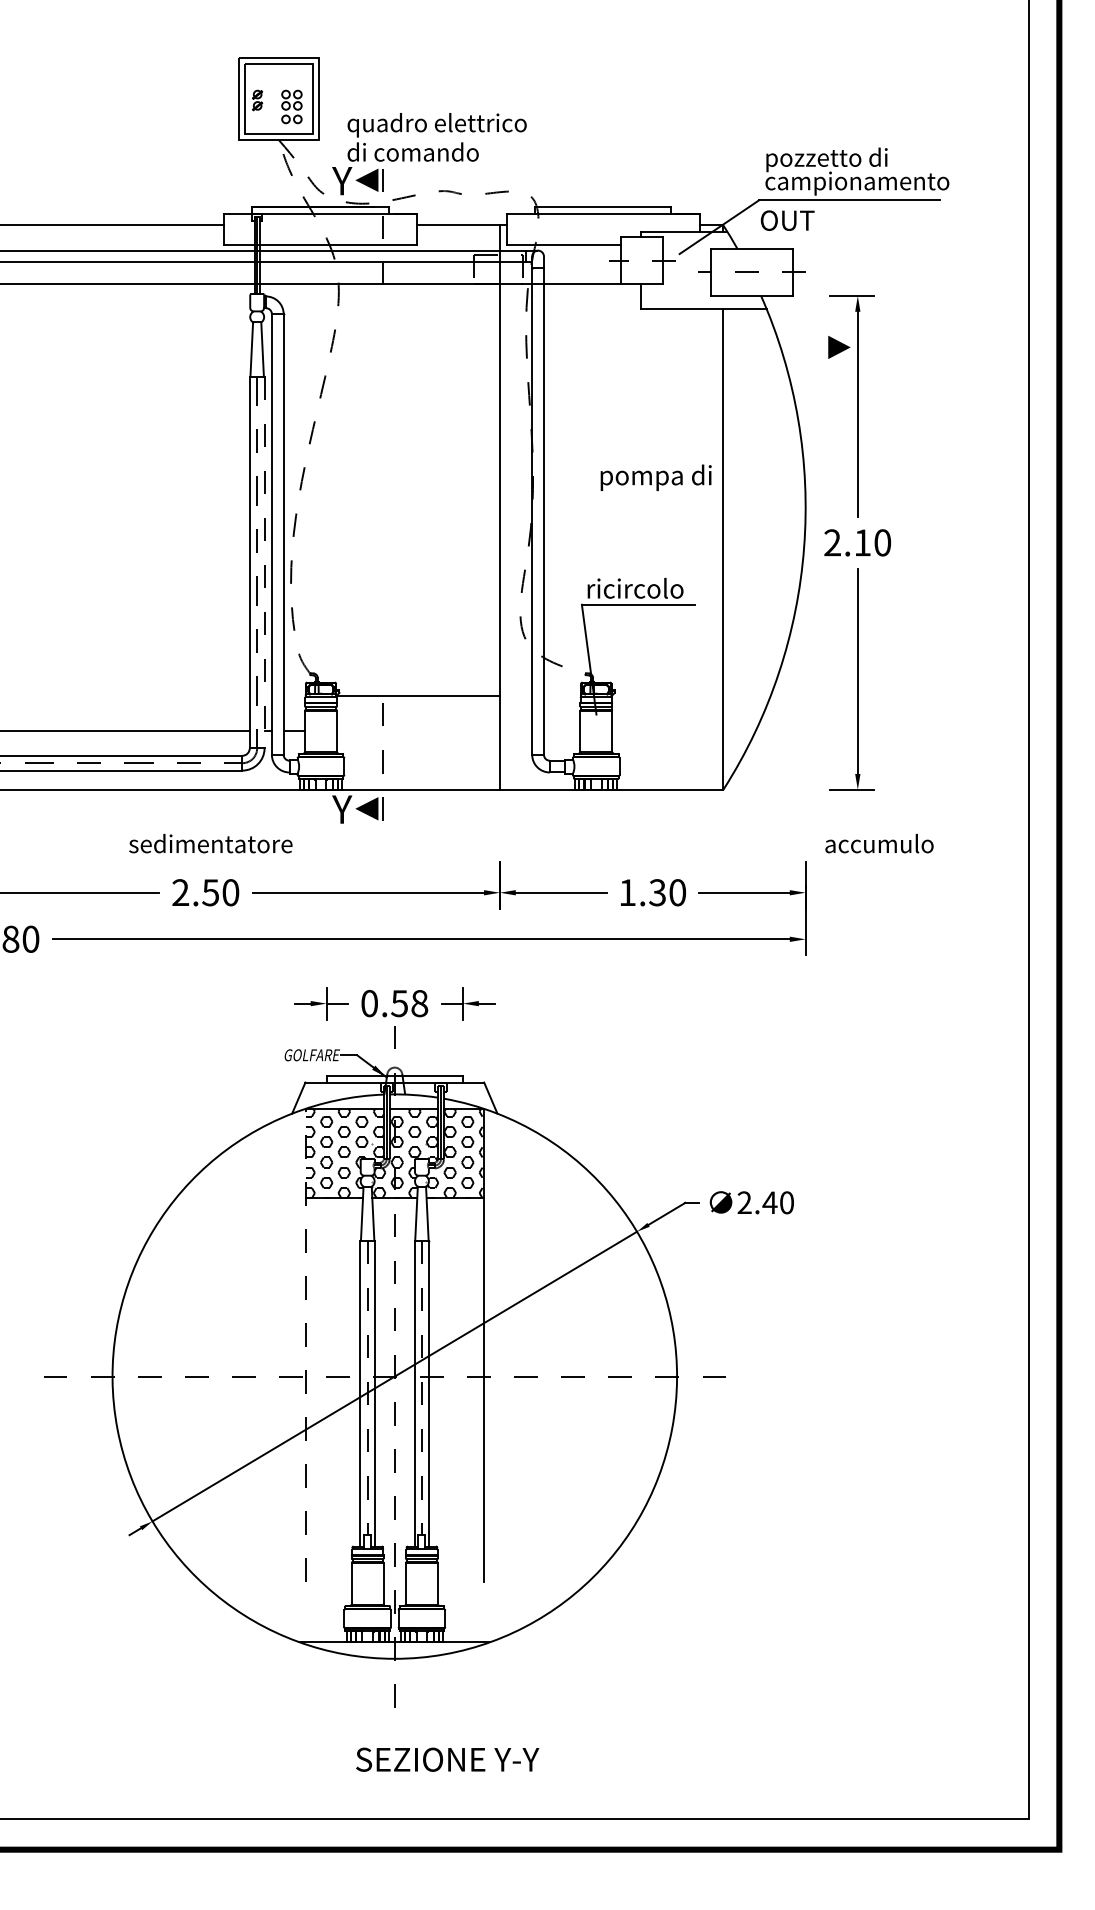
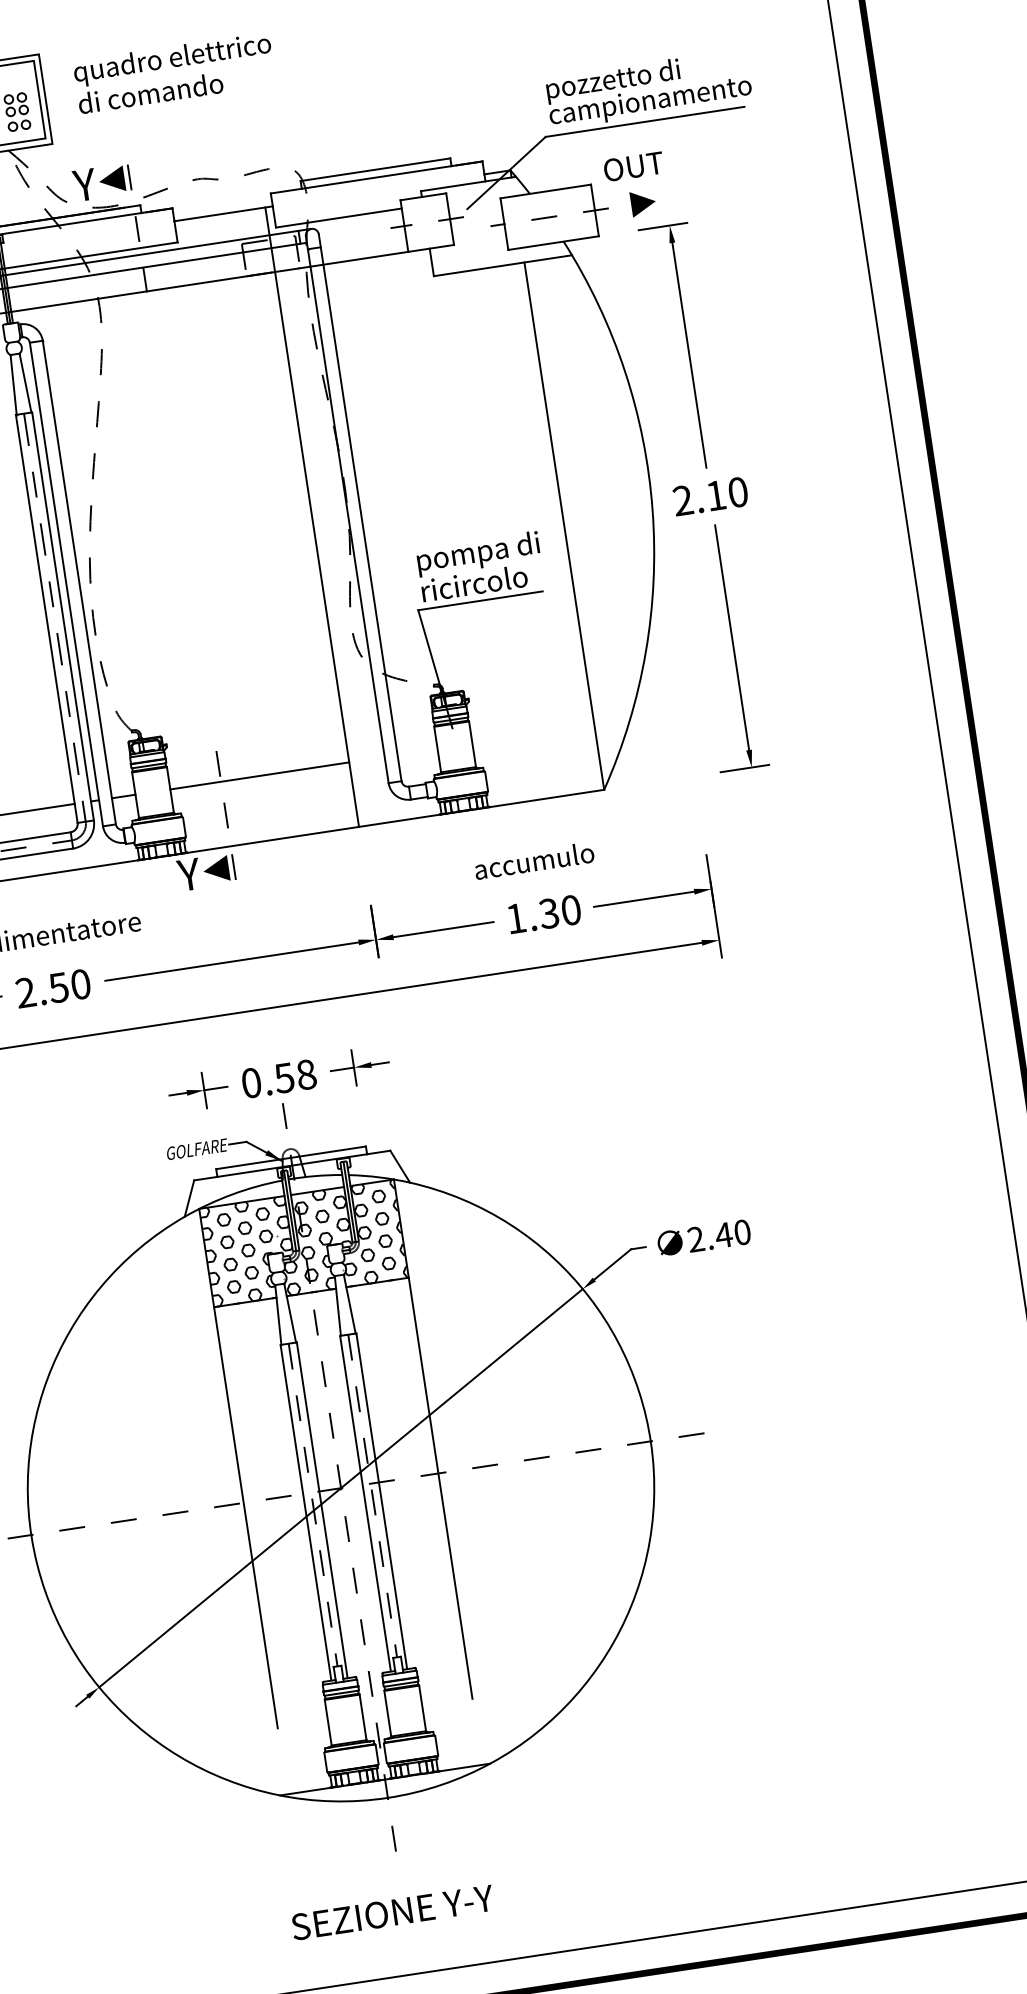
text: (436, 137) -> (173, 73), moved
text: (787, 220) -> (633, 166), moved
line: (839, 347) -> (643, 203), moved
text: (655, 477) -> (477, 553), moved
line: (264, 562) -> (62, 616), dashed -> solid
line: (417, 696) -> (258, 776), moved
text: (879, 843) -> (534, 860), moved
line: (306, 1345) -> (238, 1468), dashed -> solid
text: (447, 1759) -> (392, 1912), moved

